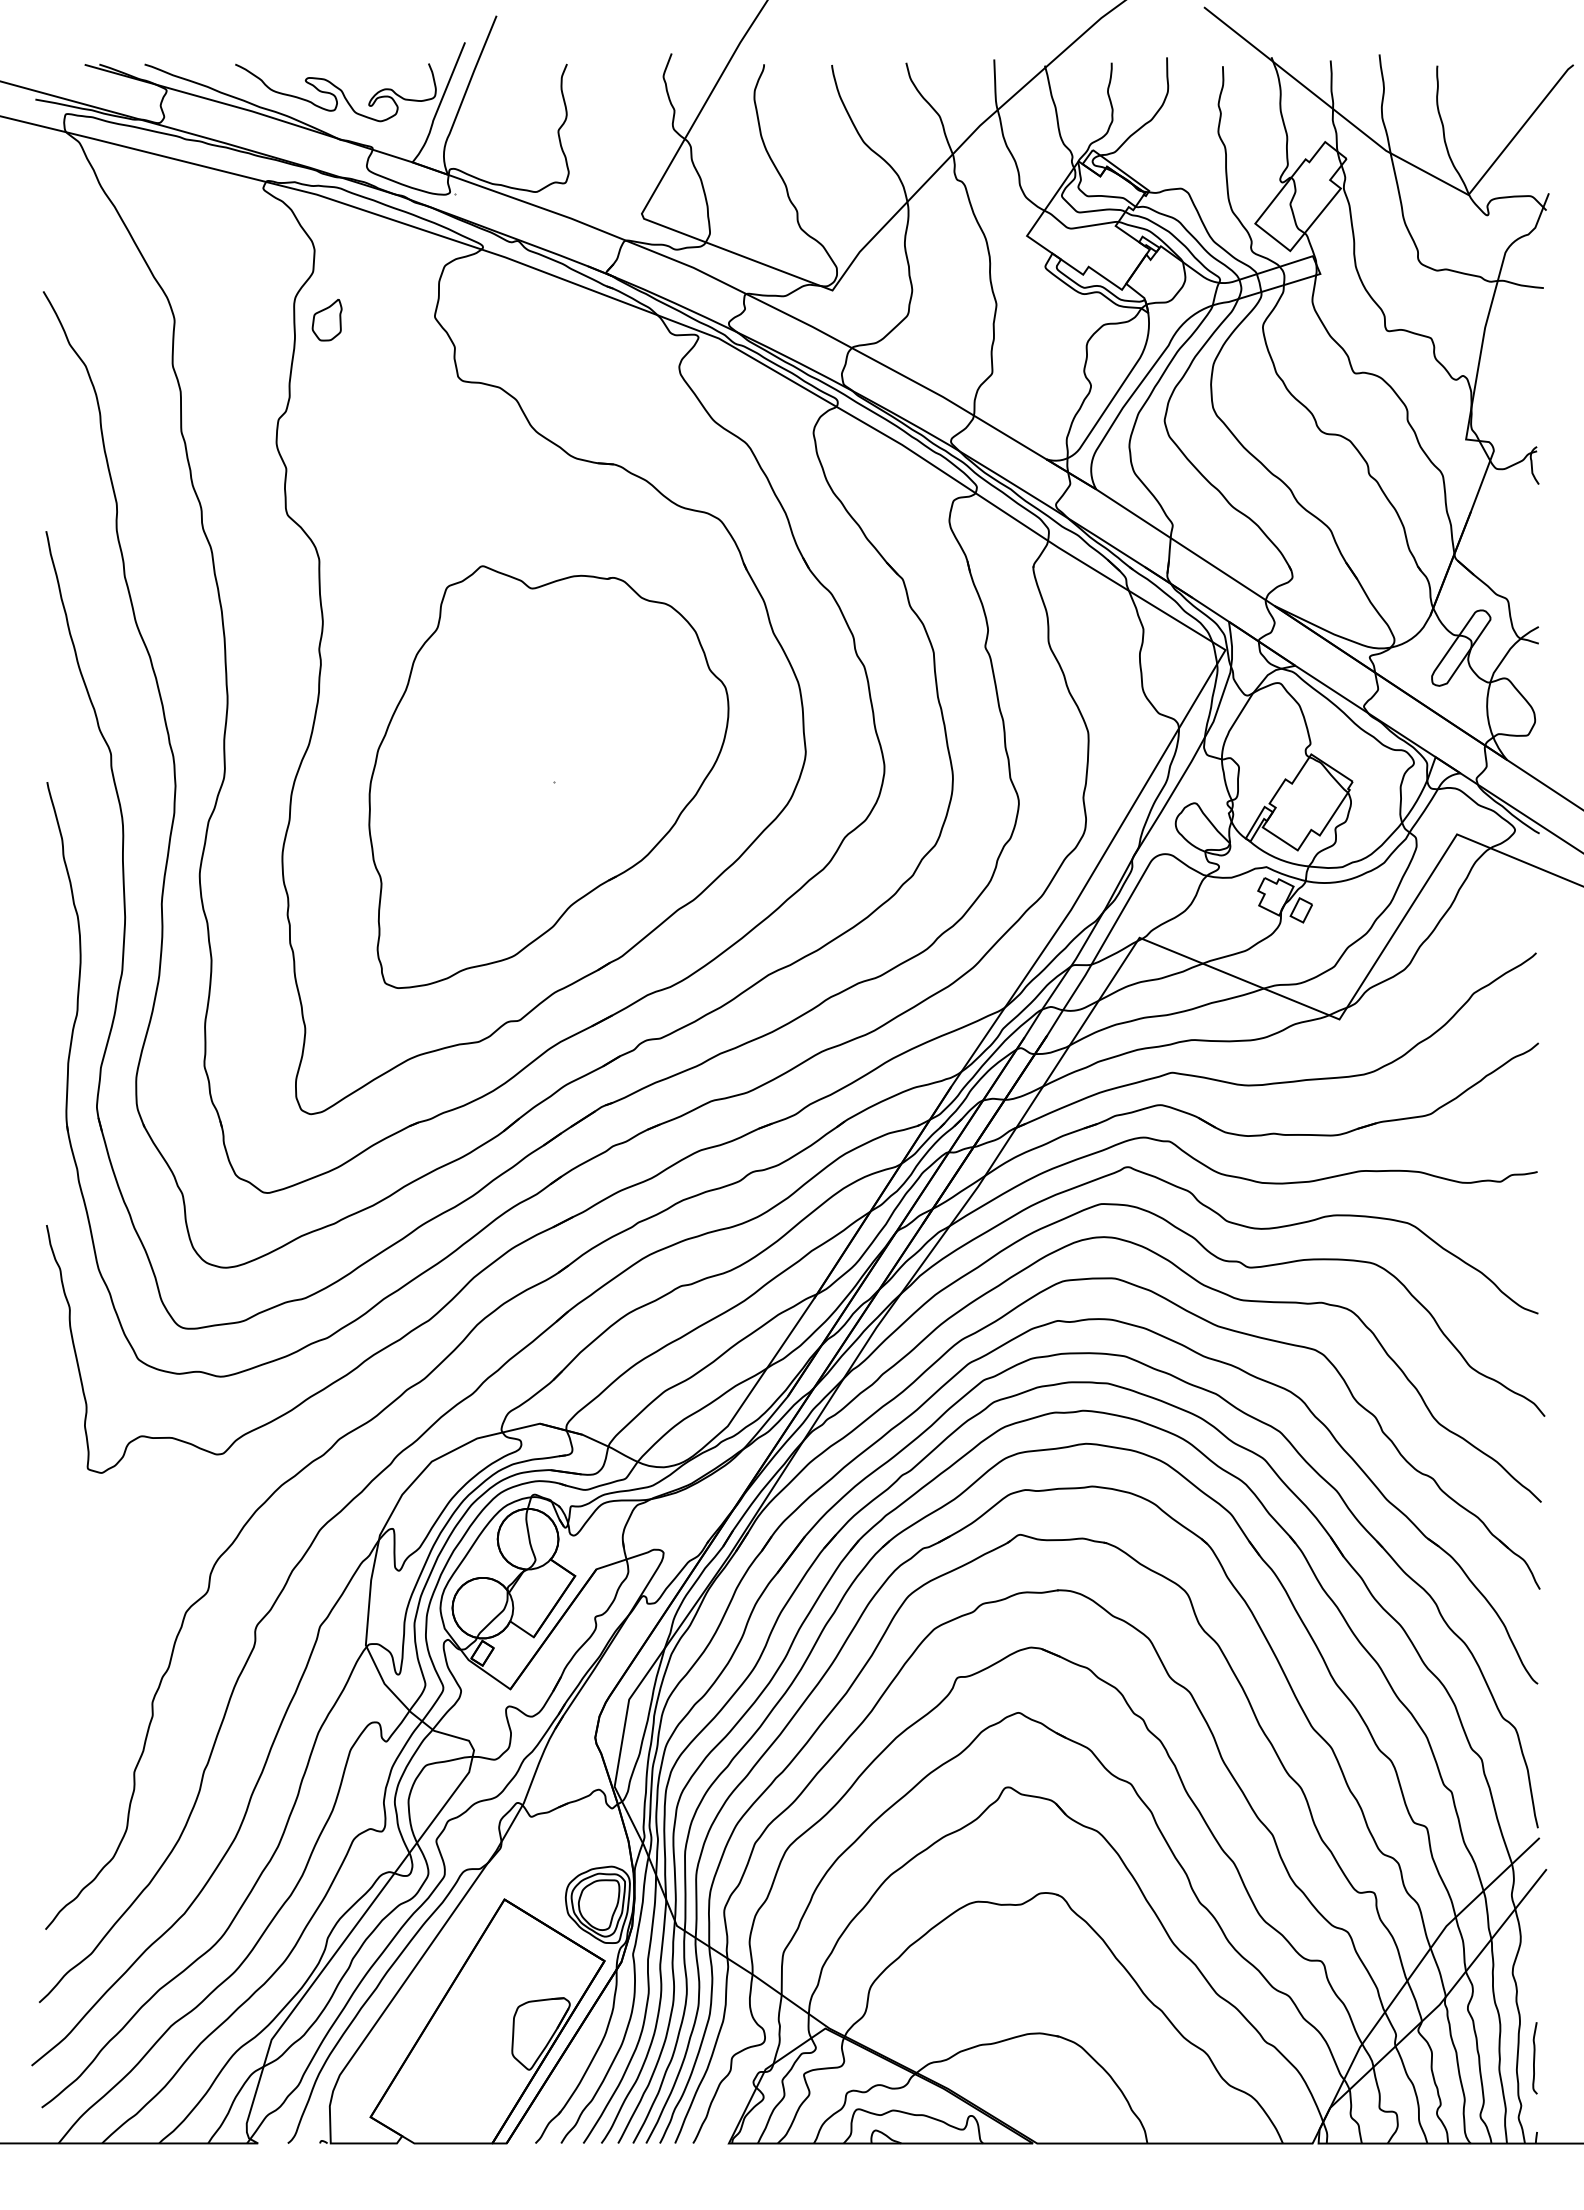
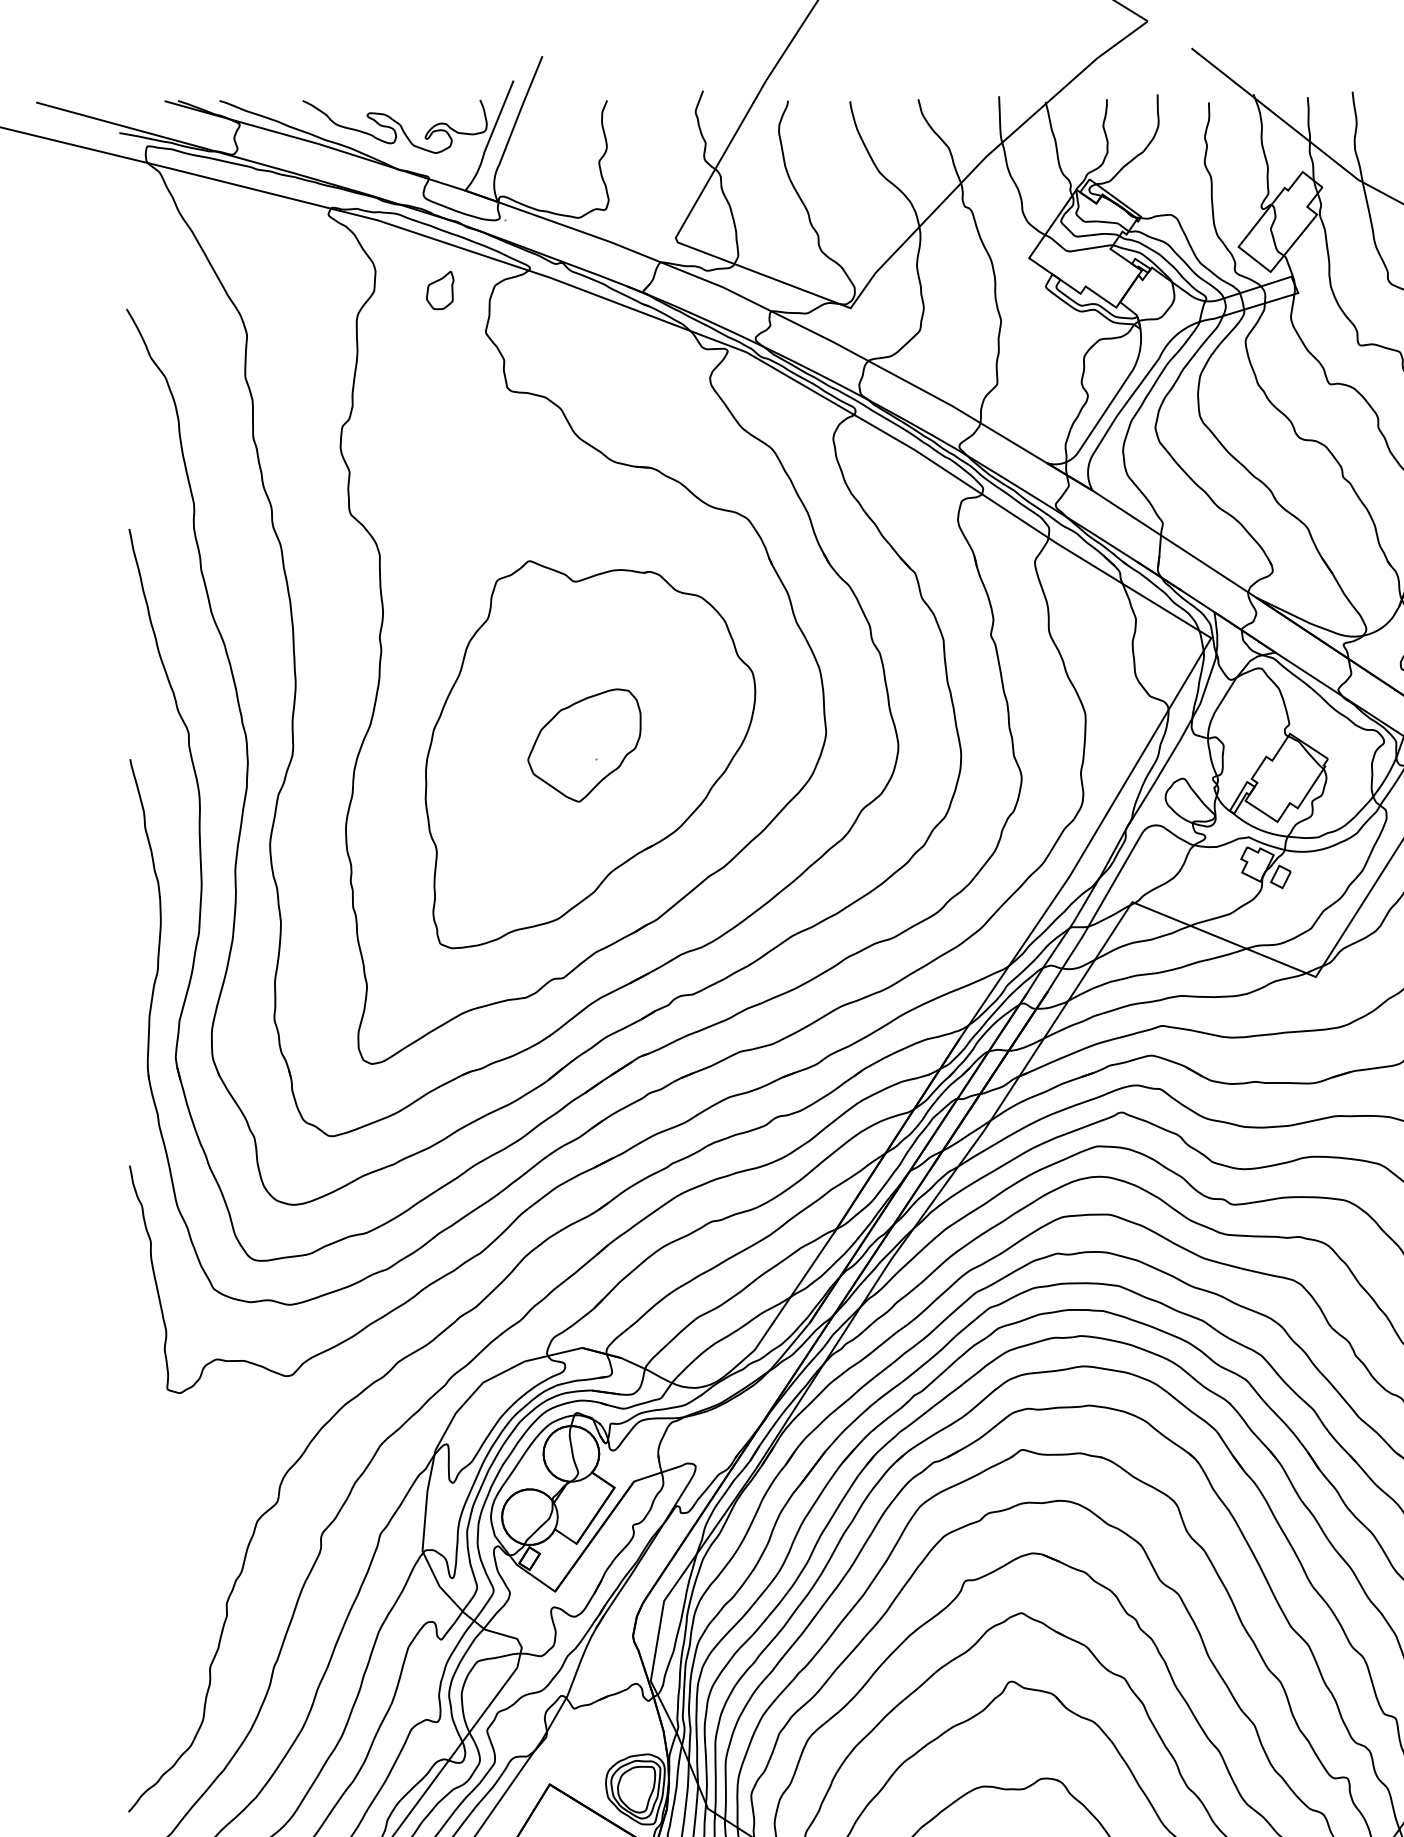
part: (326, 320) -> (439, 290), moved
part: (542, 767) -> (584, 745), added

